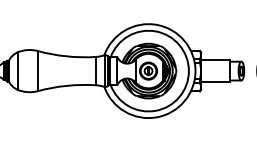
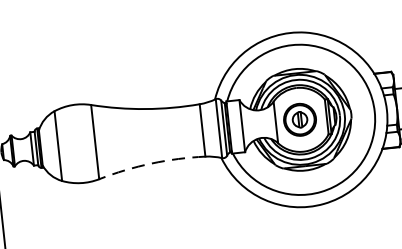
arc: (66, 85) -> (151, 162), solid -> dashed

